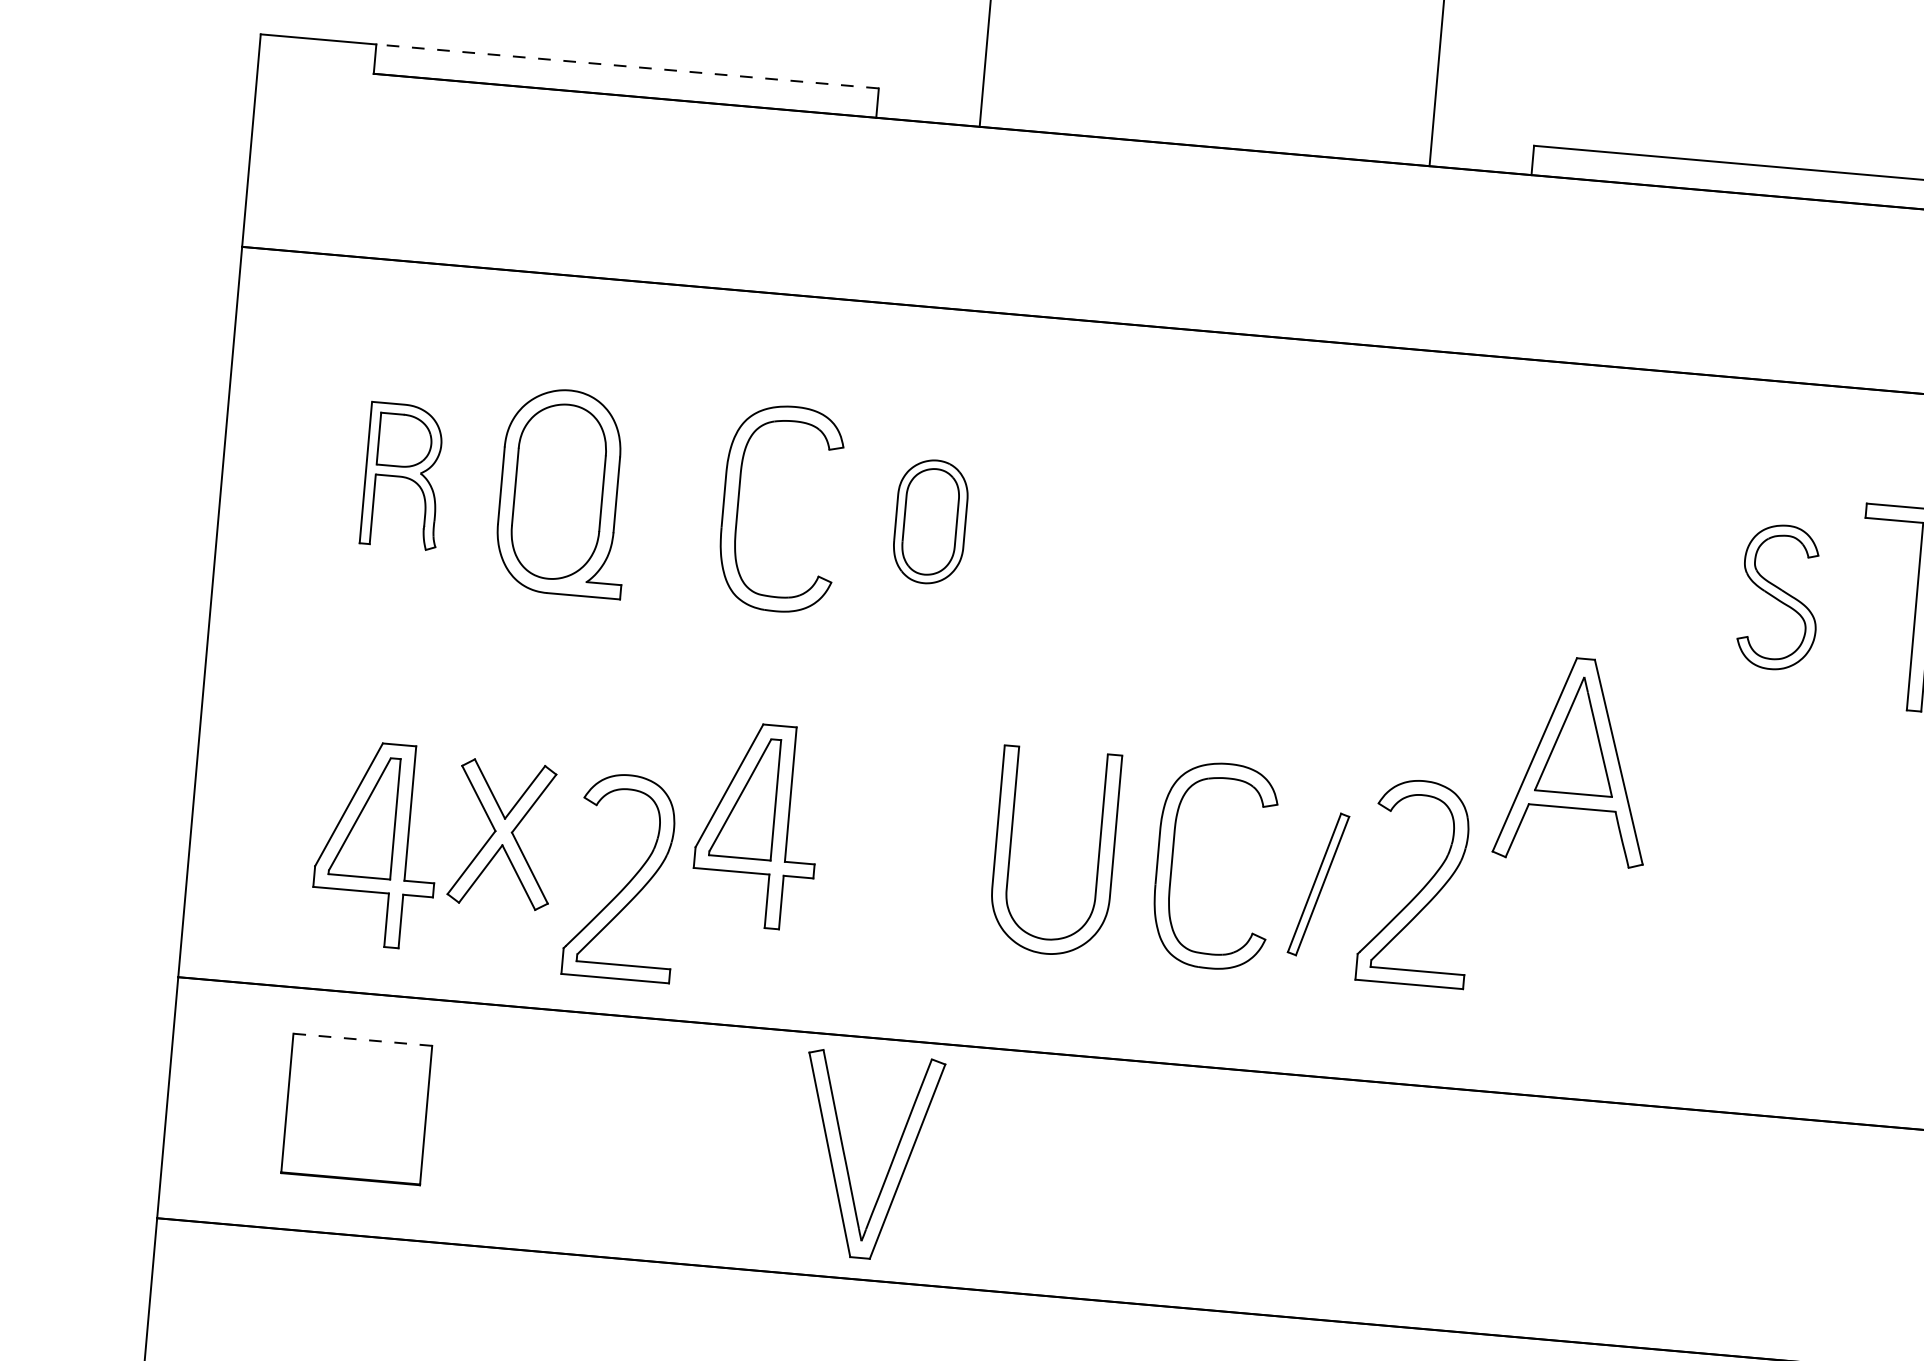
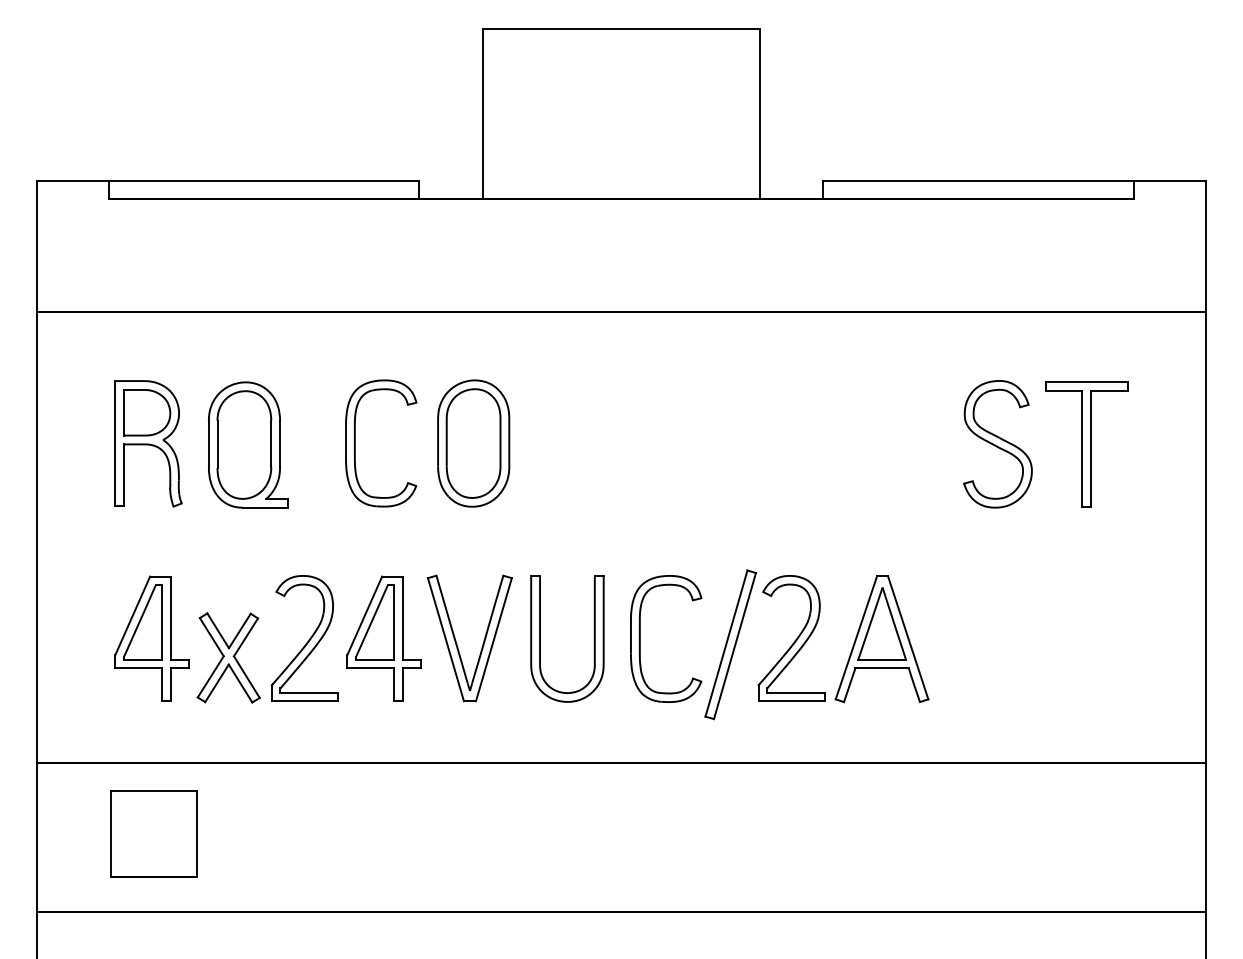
line: (627, 65) -> (263, 180), dashed -> solid
part: (403, 475) -> (148, 443), size x1.43
part: (930, 521) -> (473, 443), size x1.67
part: (1778, 597) -> (997, 444), size x1.43
part: (1575, 761) -> (881, 639), moved
part: (376, 843) -> (151, 638), moved
part: (623, 876) -> (304, 638), moved
part: (1318, 883) -> (730, 644), size x1.67
line: (362, 1040) -> (153, 791), dashed -> solid
part: (848, 1162) -> (457, 643), moved

